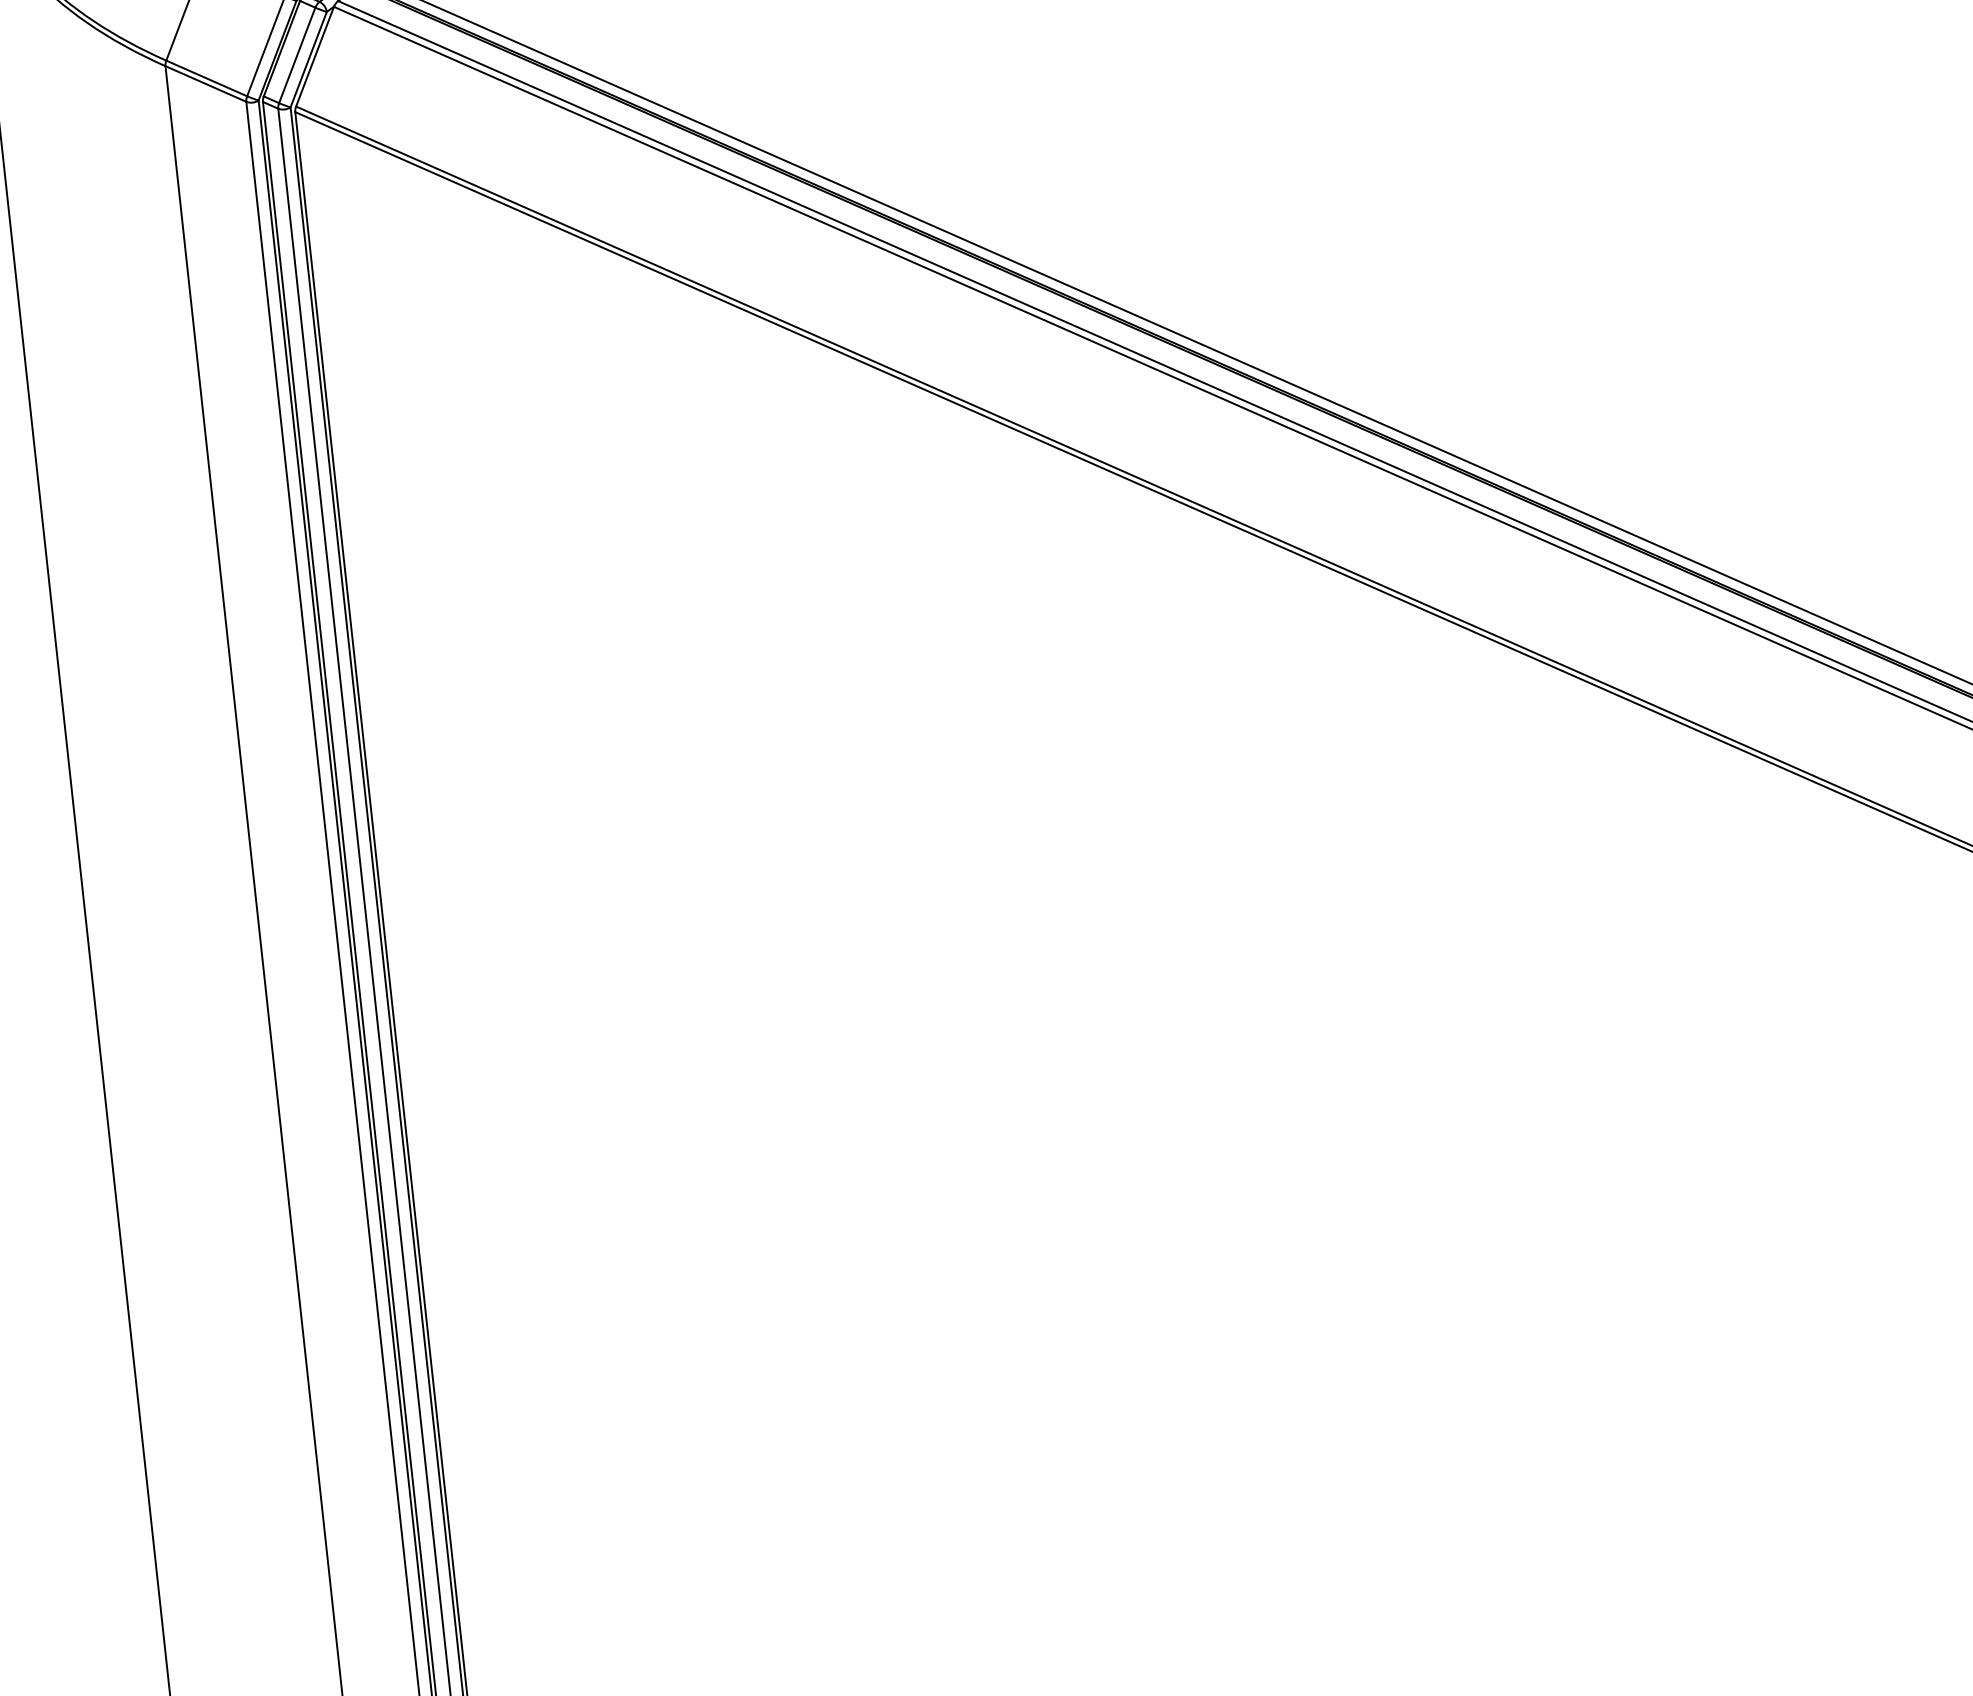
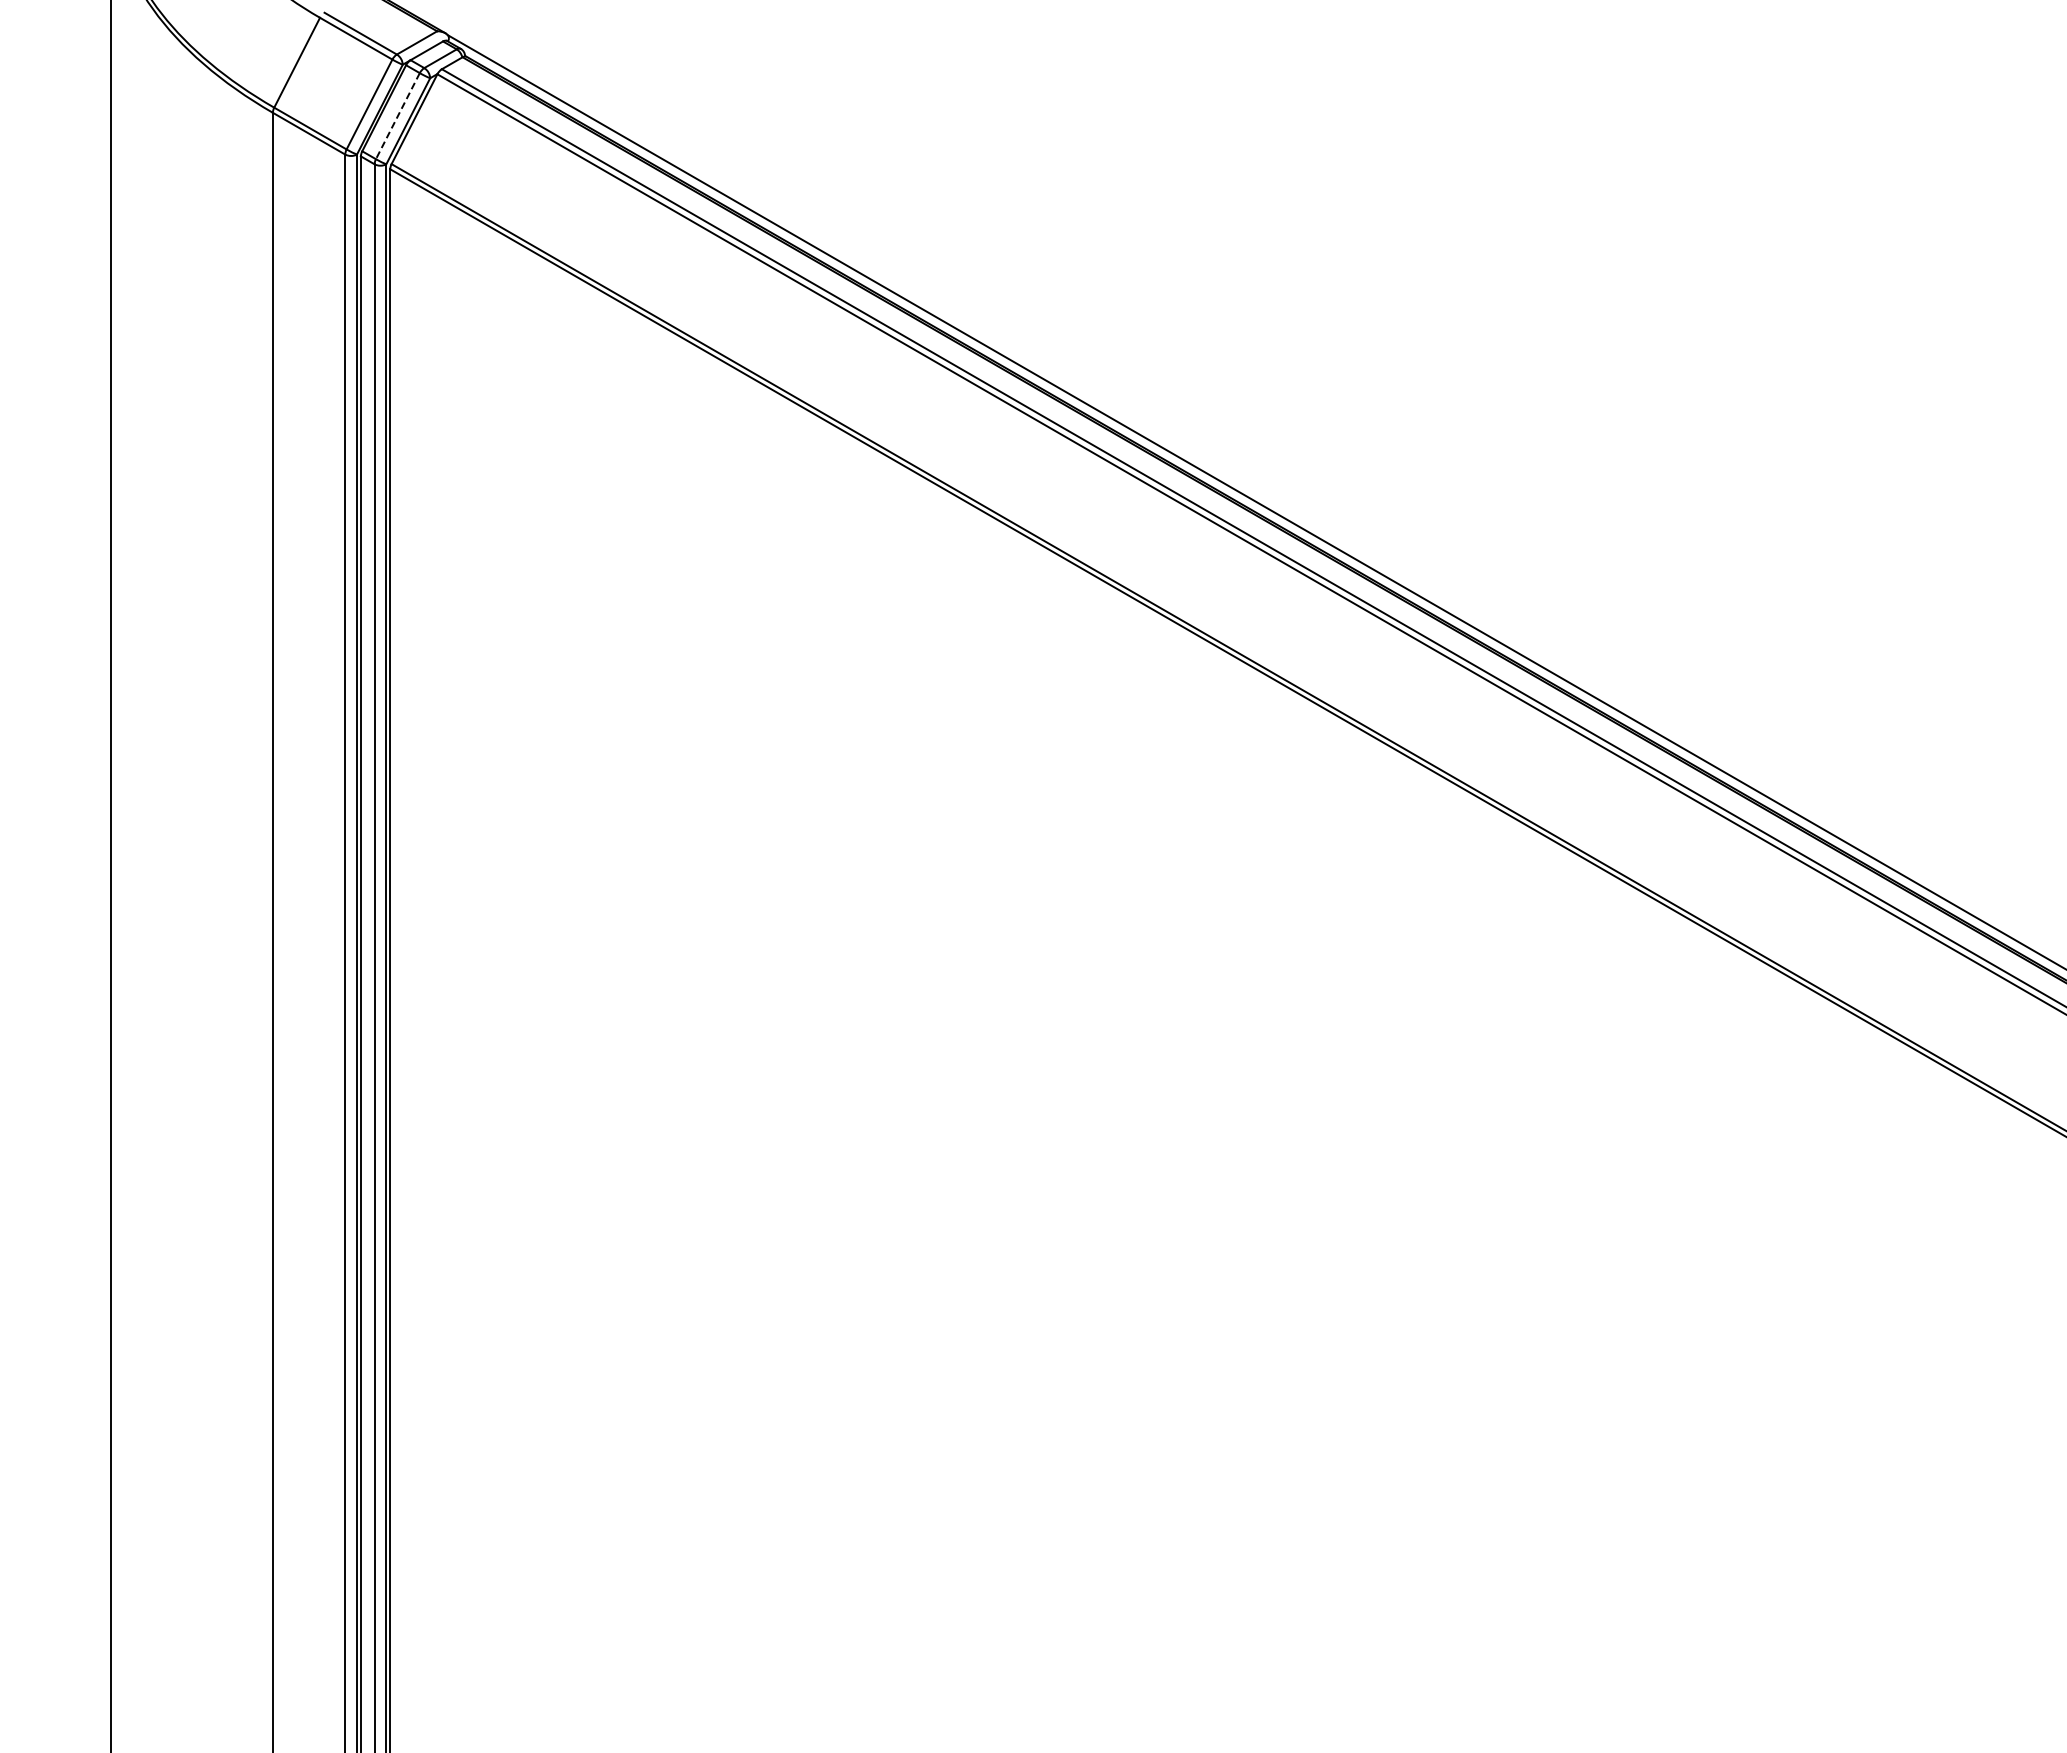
line: (296, 55) -> (397, 116), solid -> dashed

